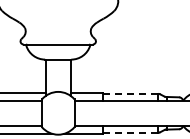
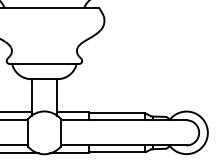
line: (130, 93) -> (116, 113), dashed -> solid
line: (130, 132) -> (116, 152), dashed -> solid

